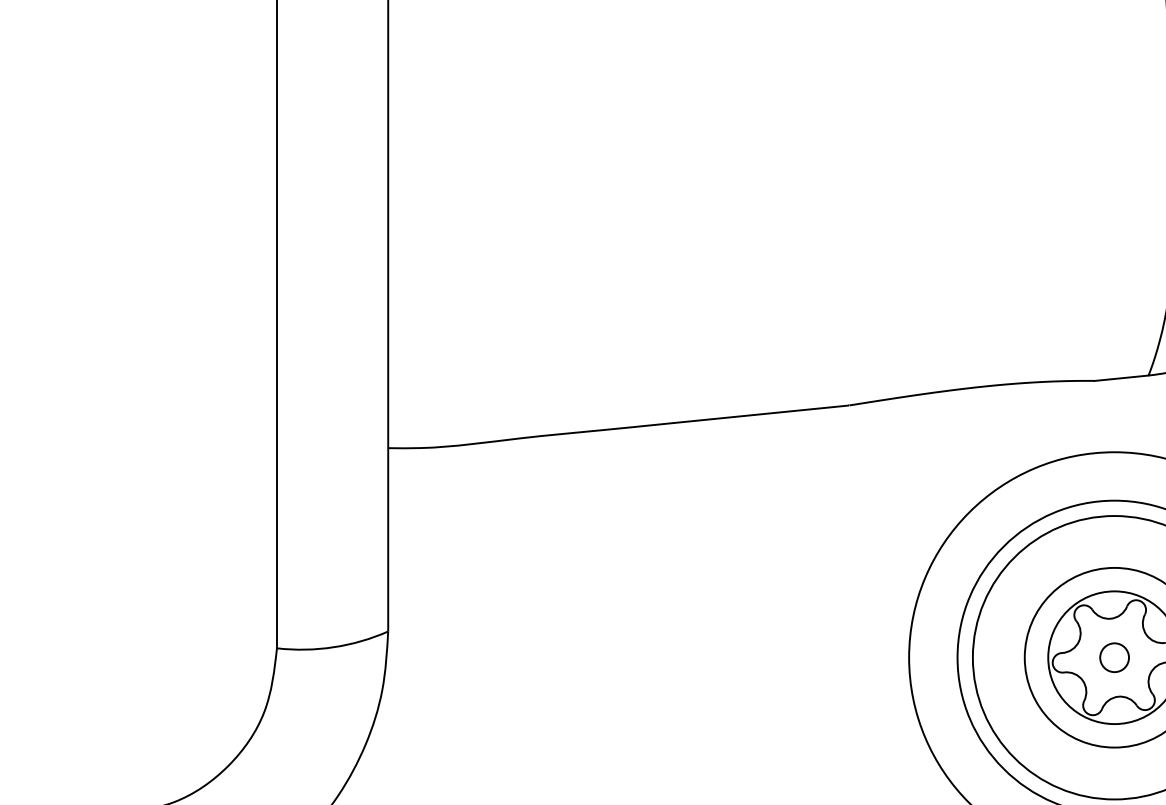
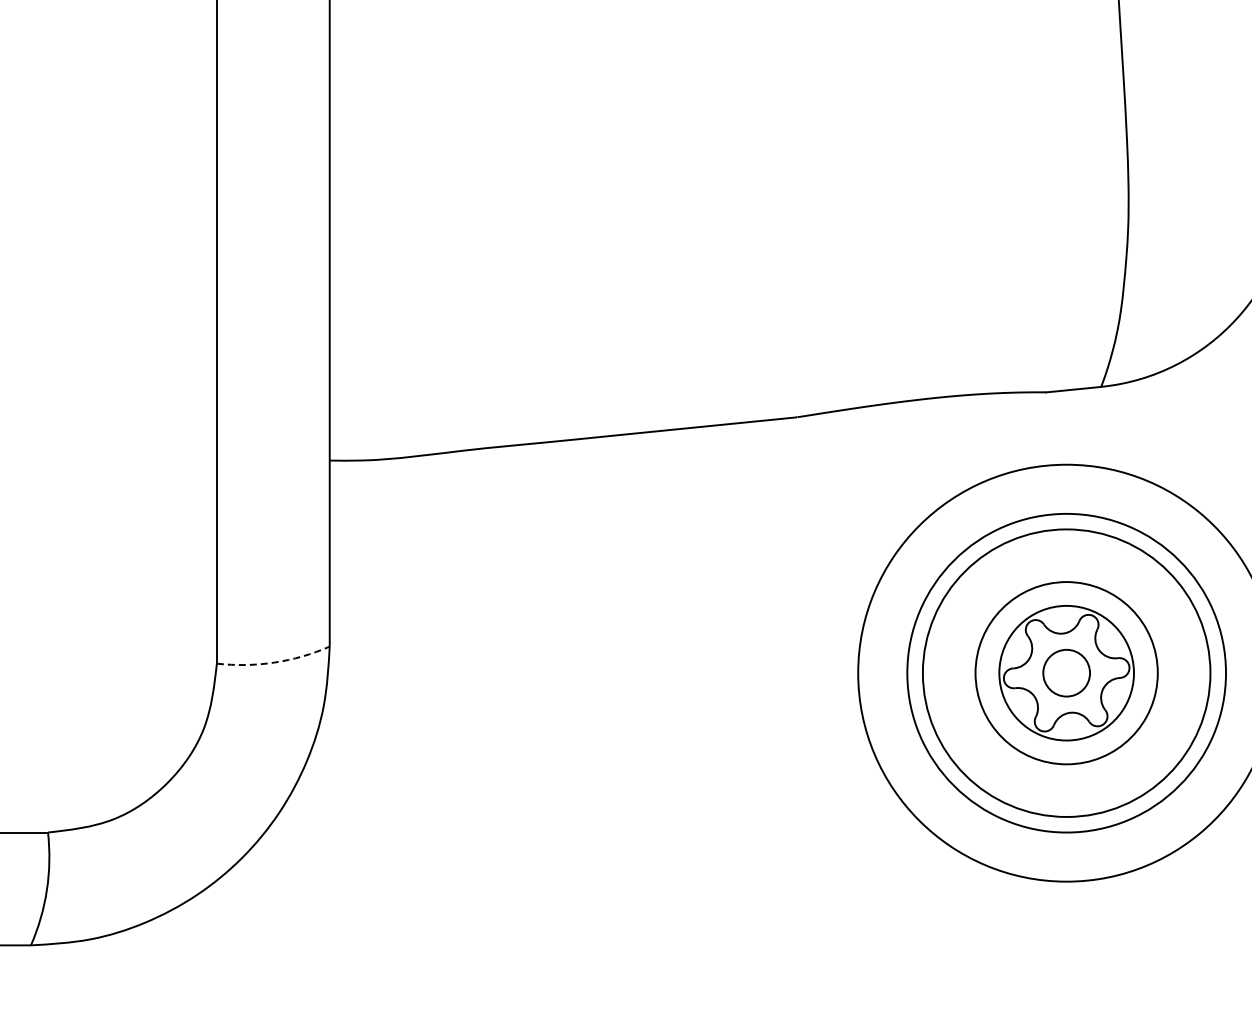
arc: (333, 647) -> (274, 662), solid -> dashed
circle: (1114, 657) -> (1066, 672), size x1.6

